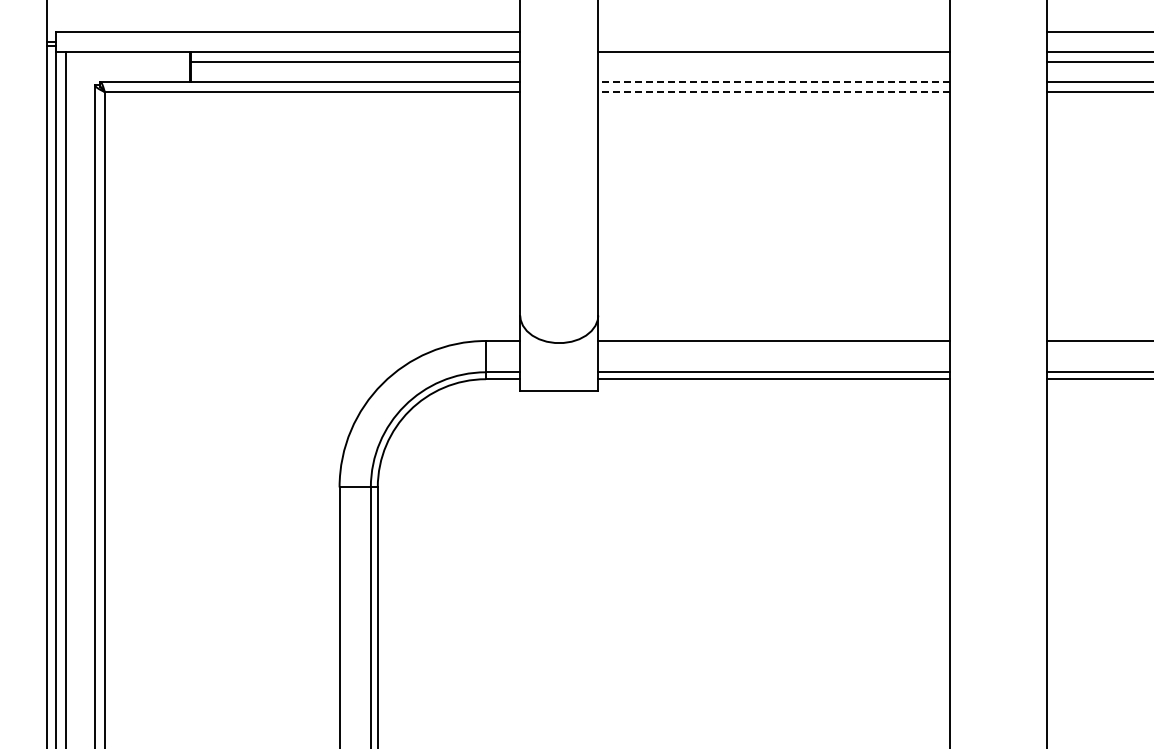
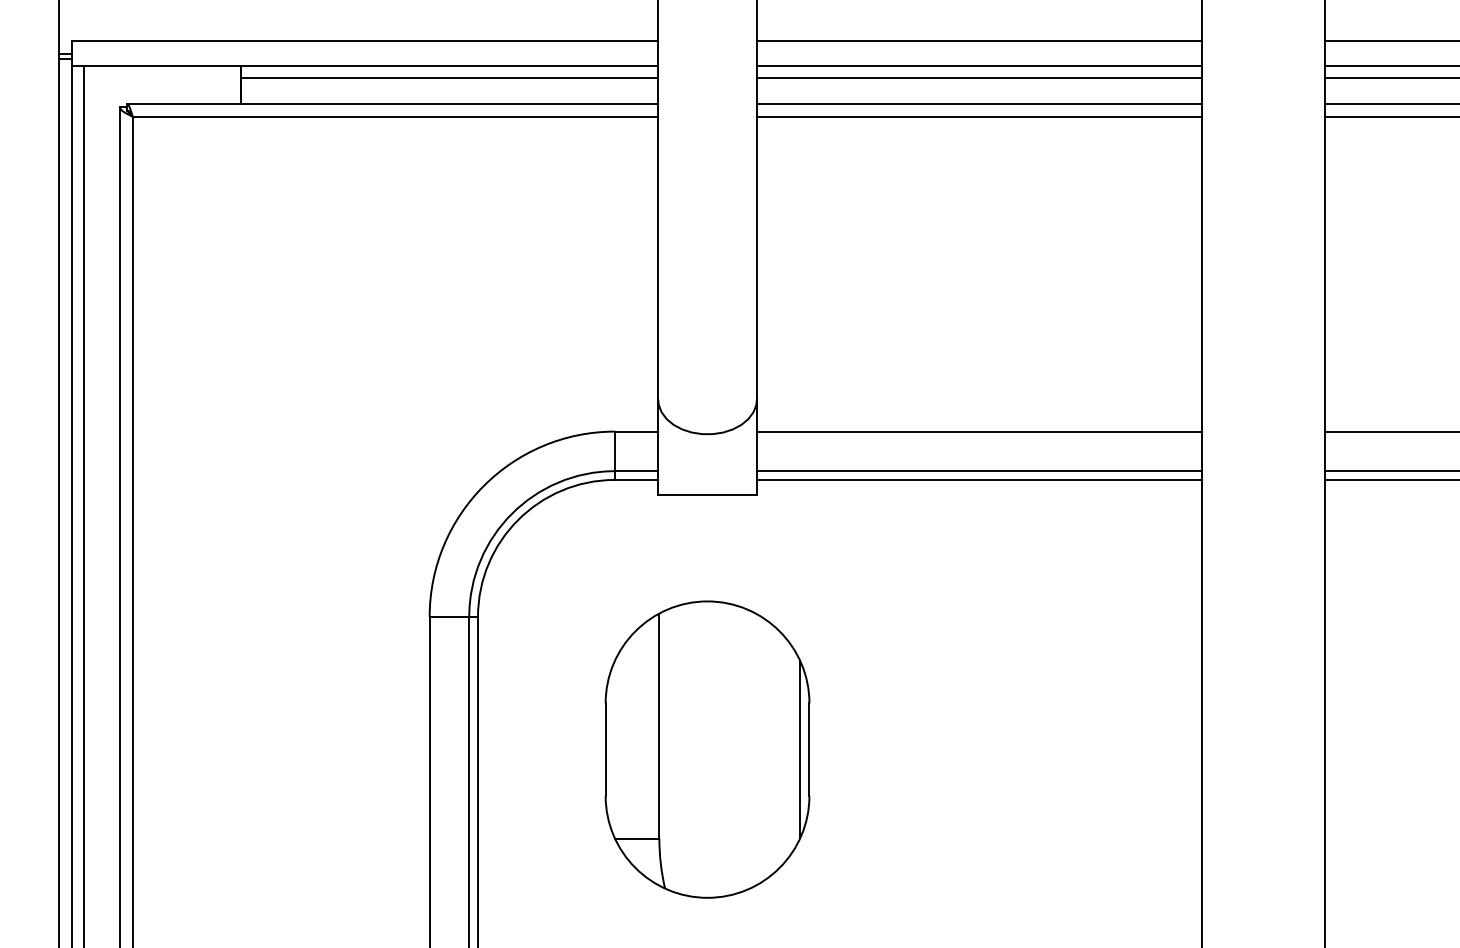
line: (773, 32) -> (978, 41), added
line: (773, 61) -> (978, 78), added
line: (774, 82) -> (979, 104), dashed -> solid
line: (774, 92) -> (979, 117), dashed -> solid
part: (558, 592) -> (706, 749), added

